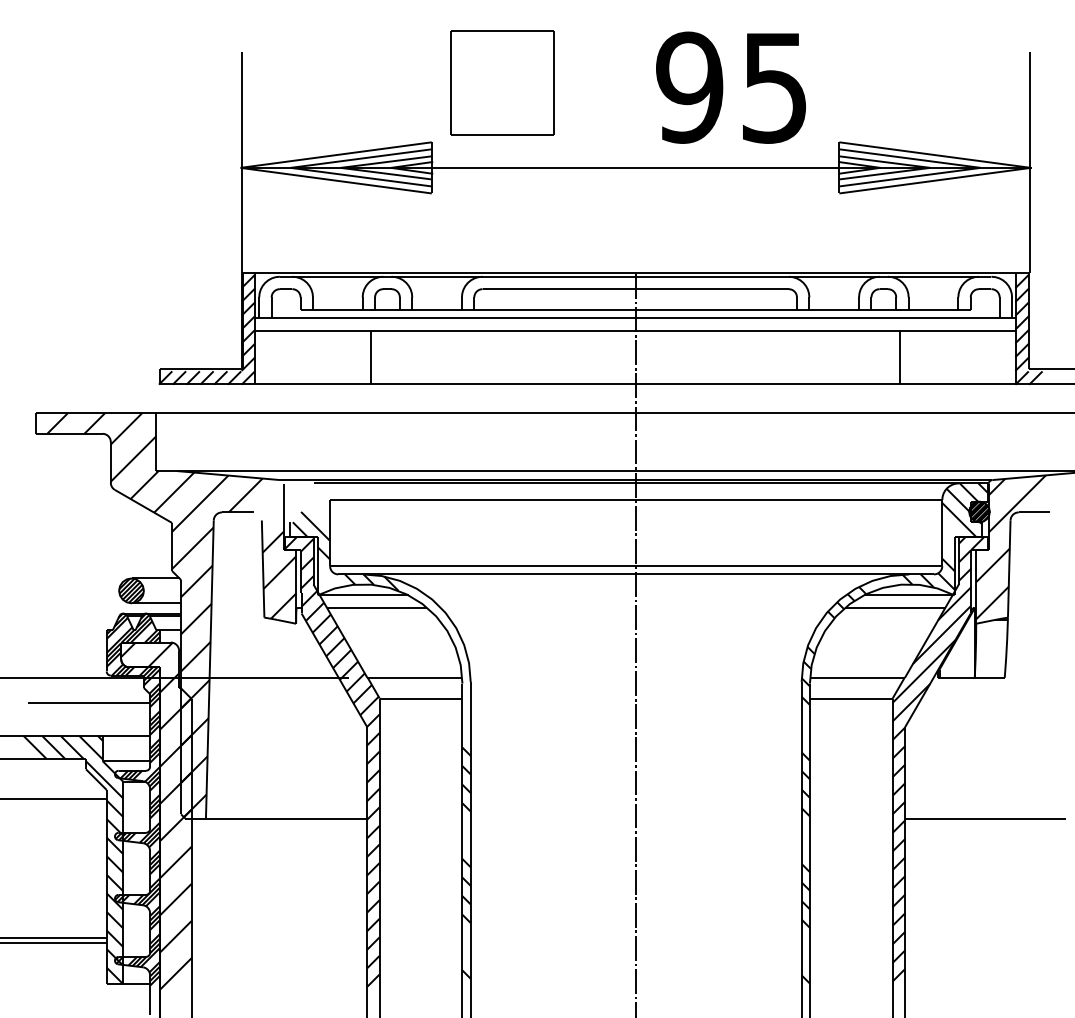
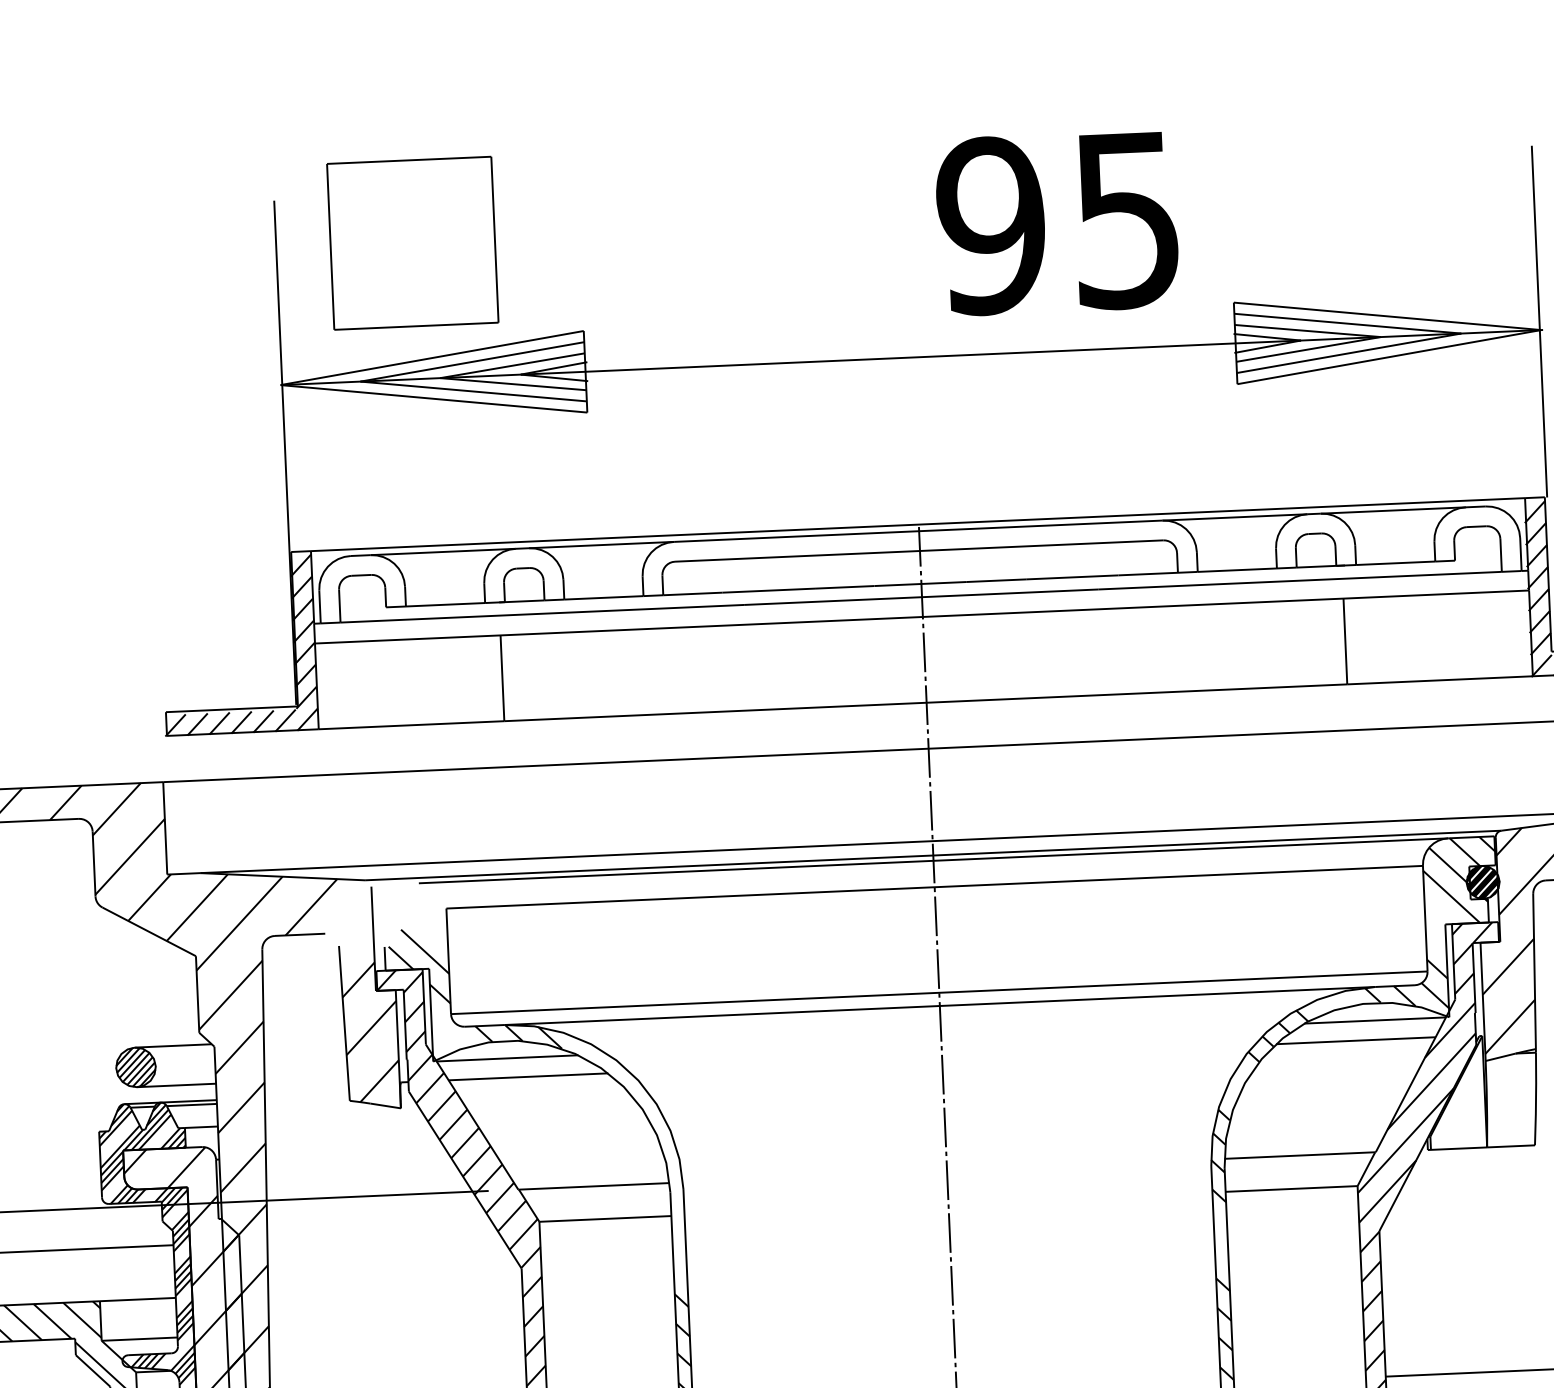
part: (502, 82) -> (413, 242), moved

